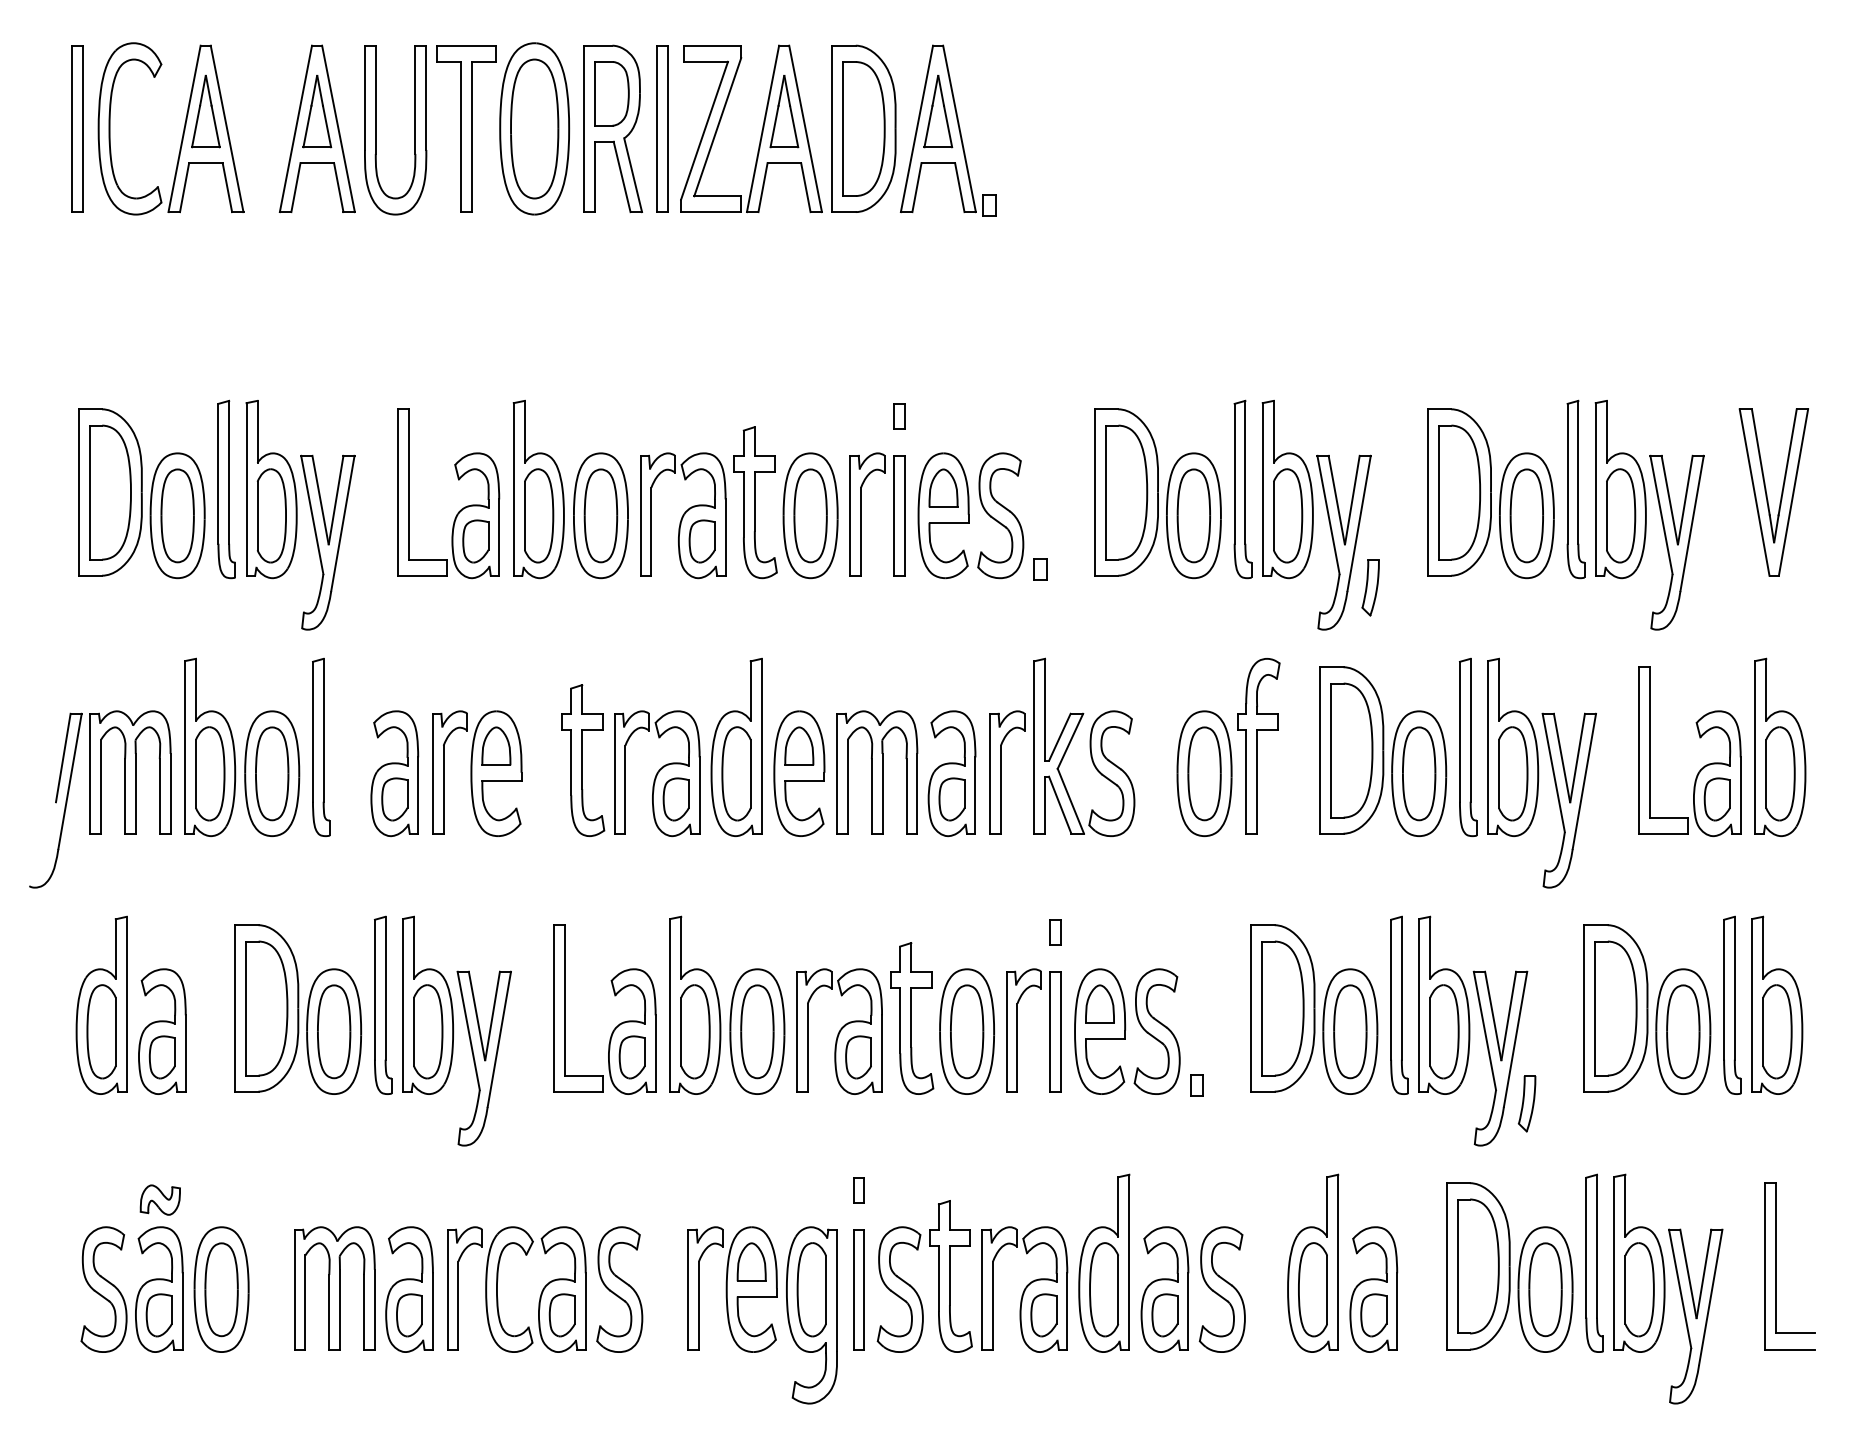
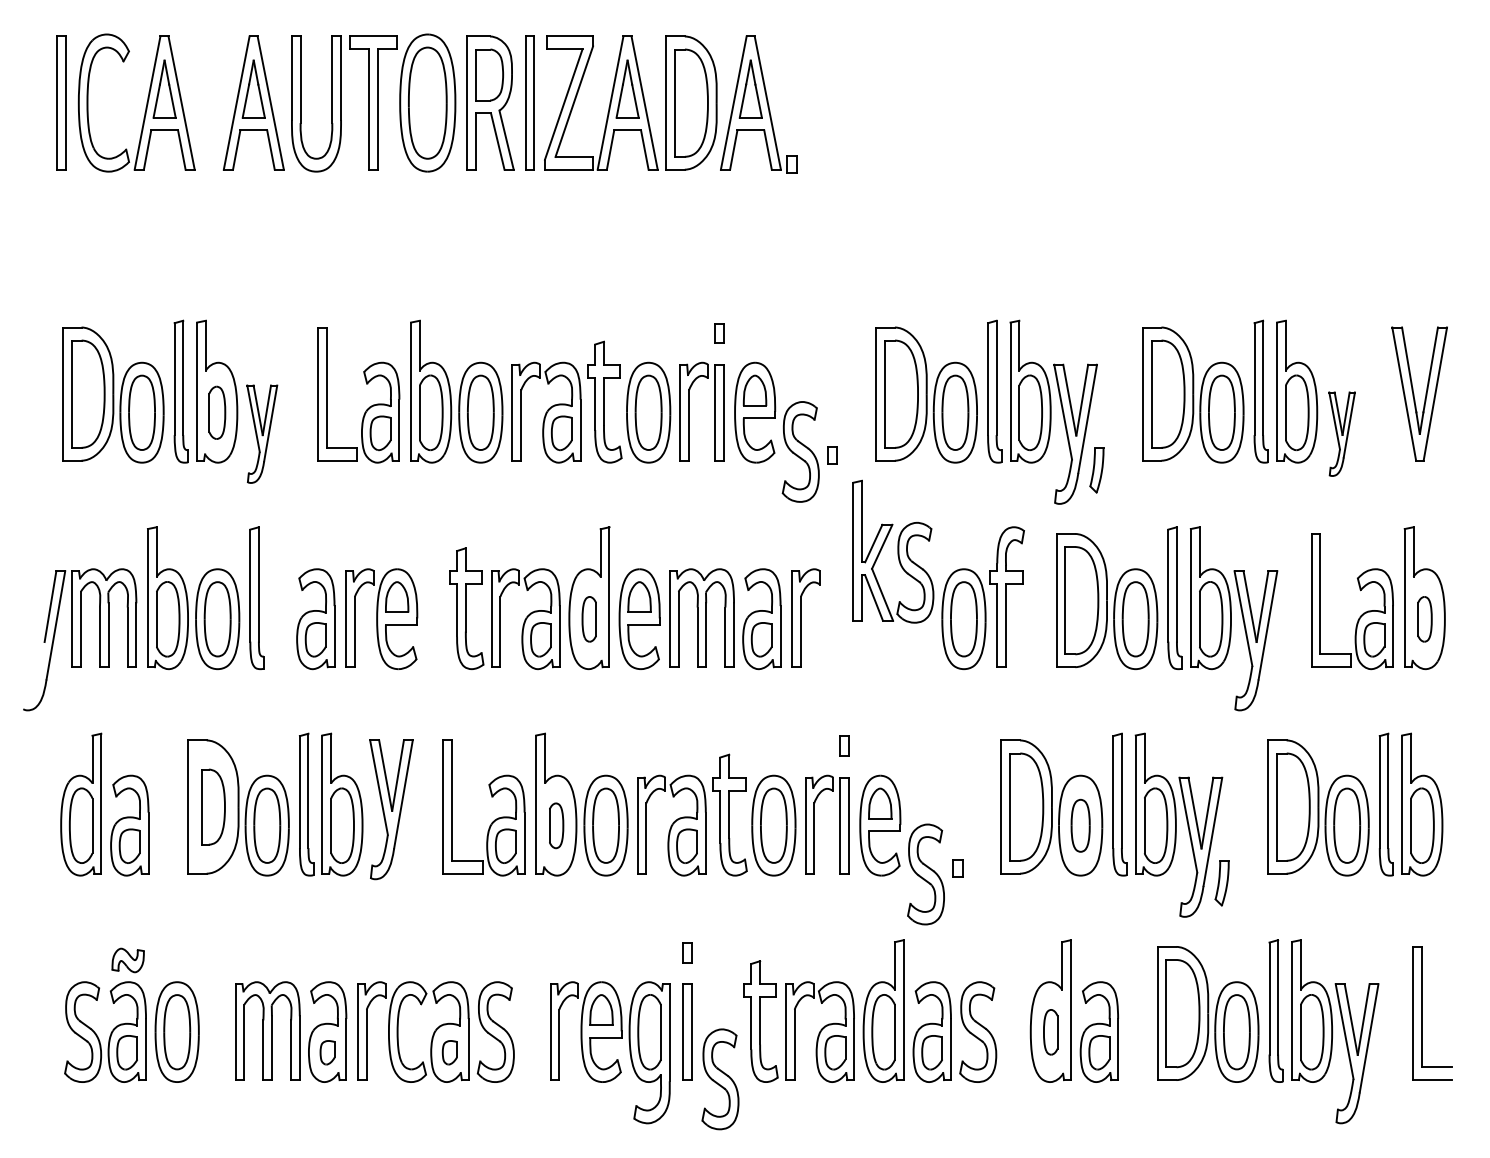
part: (271, 515) -> (217, 412), size x0.7
part: (1000, 515) -> (800, 451), moved
part: (327, 542) -> (261, 434), size x0.7
part: (1676, 542) -> (1341, 434), size x0.6
part: (1084, 746) -> (893, 550), moved
part: (736, 773) -> (589, 619), size x0.6
part: (1780, 773) -> (1424, 619), size x0.6
part: (266, 1008) -> (213, 807), size x0.7
part: (695, 1031) -> (556, 825), size x0.6
part: (1156, 1031) -> (925, 874), moved
part: (1350, 1031) -> (1080, 825), size x0.7
part: (483, 1058) -> (390, 809), moved
part: (899, 1289) -> (719, 1079), moved
part: (1312, 1289) -> (1050, 1032), size x0.6
part: (409, 1315) -> (327, 1052), size x0.7
part: (561, 1315) -> (449, 1052), size x0.7

